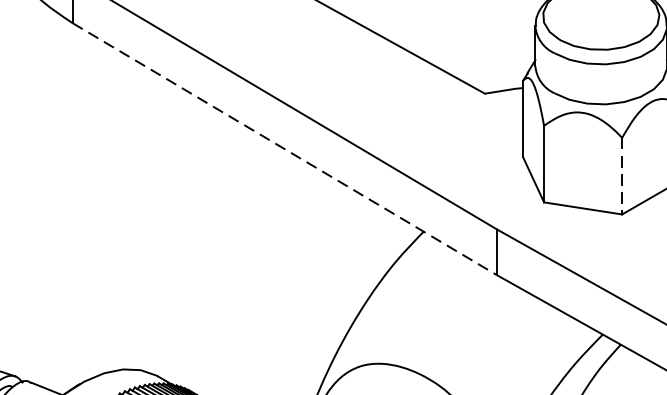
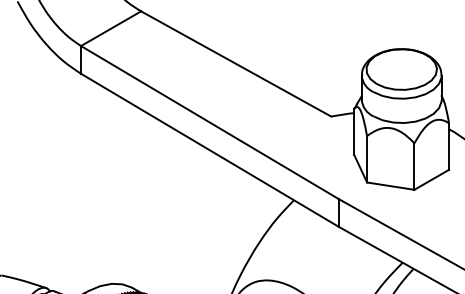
line: (284, 149) -> (209, 150), dashed -> solid
line: (622, 177) -> (414, 167), dashed -> solid

